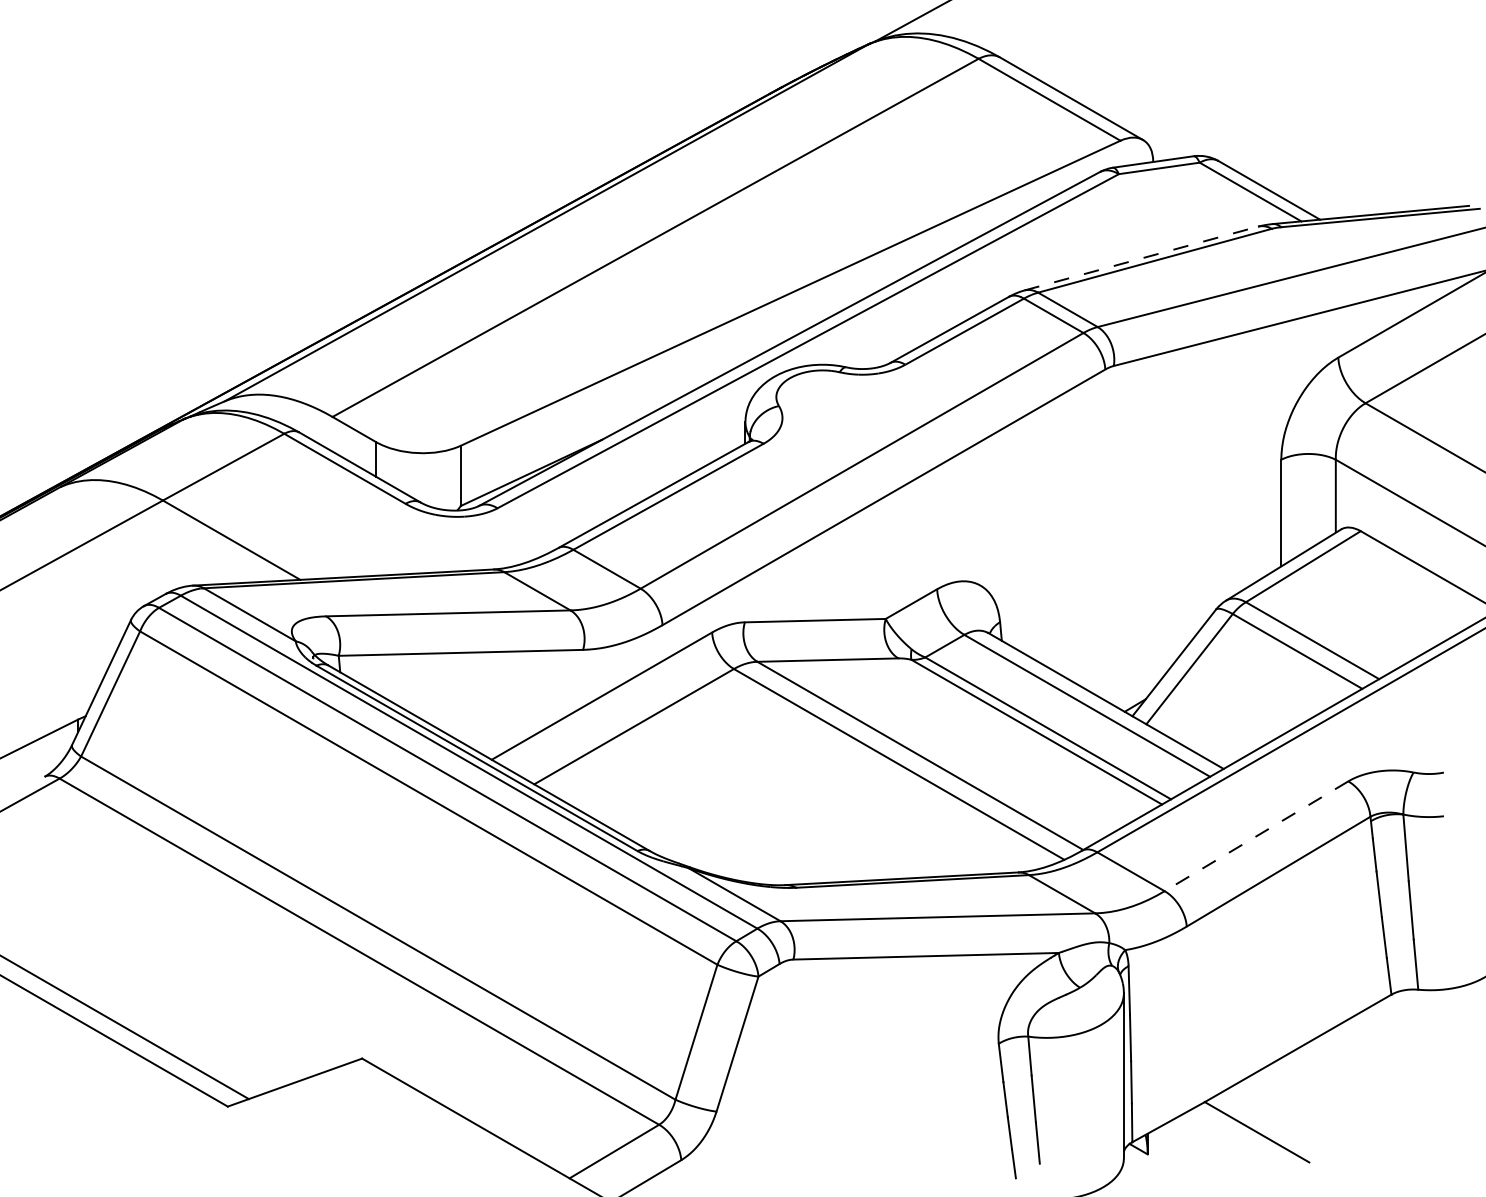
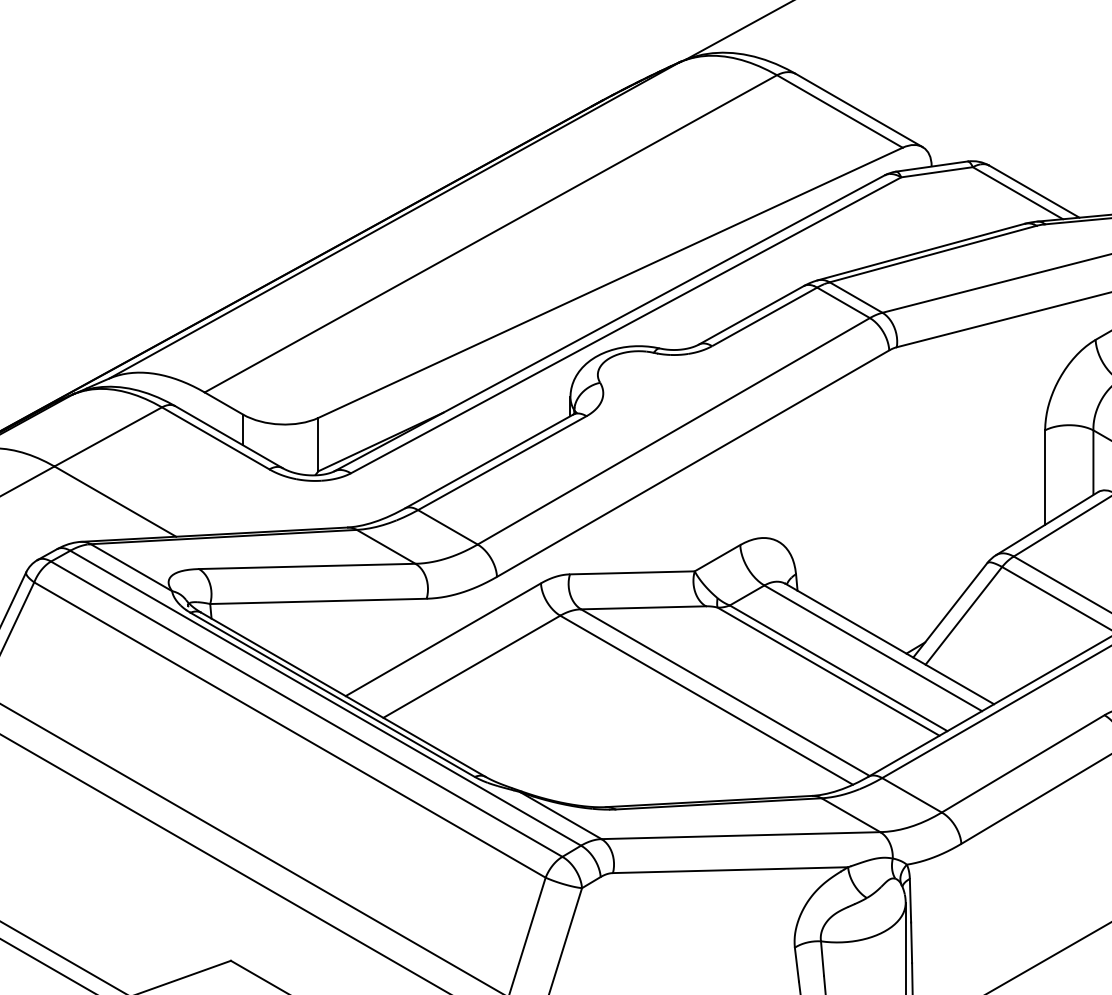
line: (1141, 258) -> (921, 252), dashed -> solid
line: (1256, 836) -> (1023, 764), dashed -> solid

